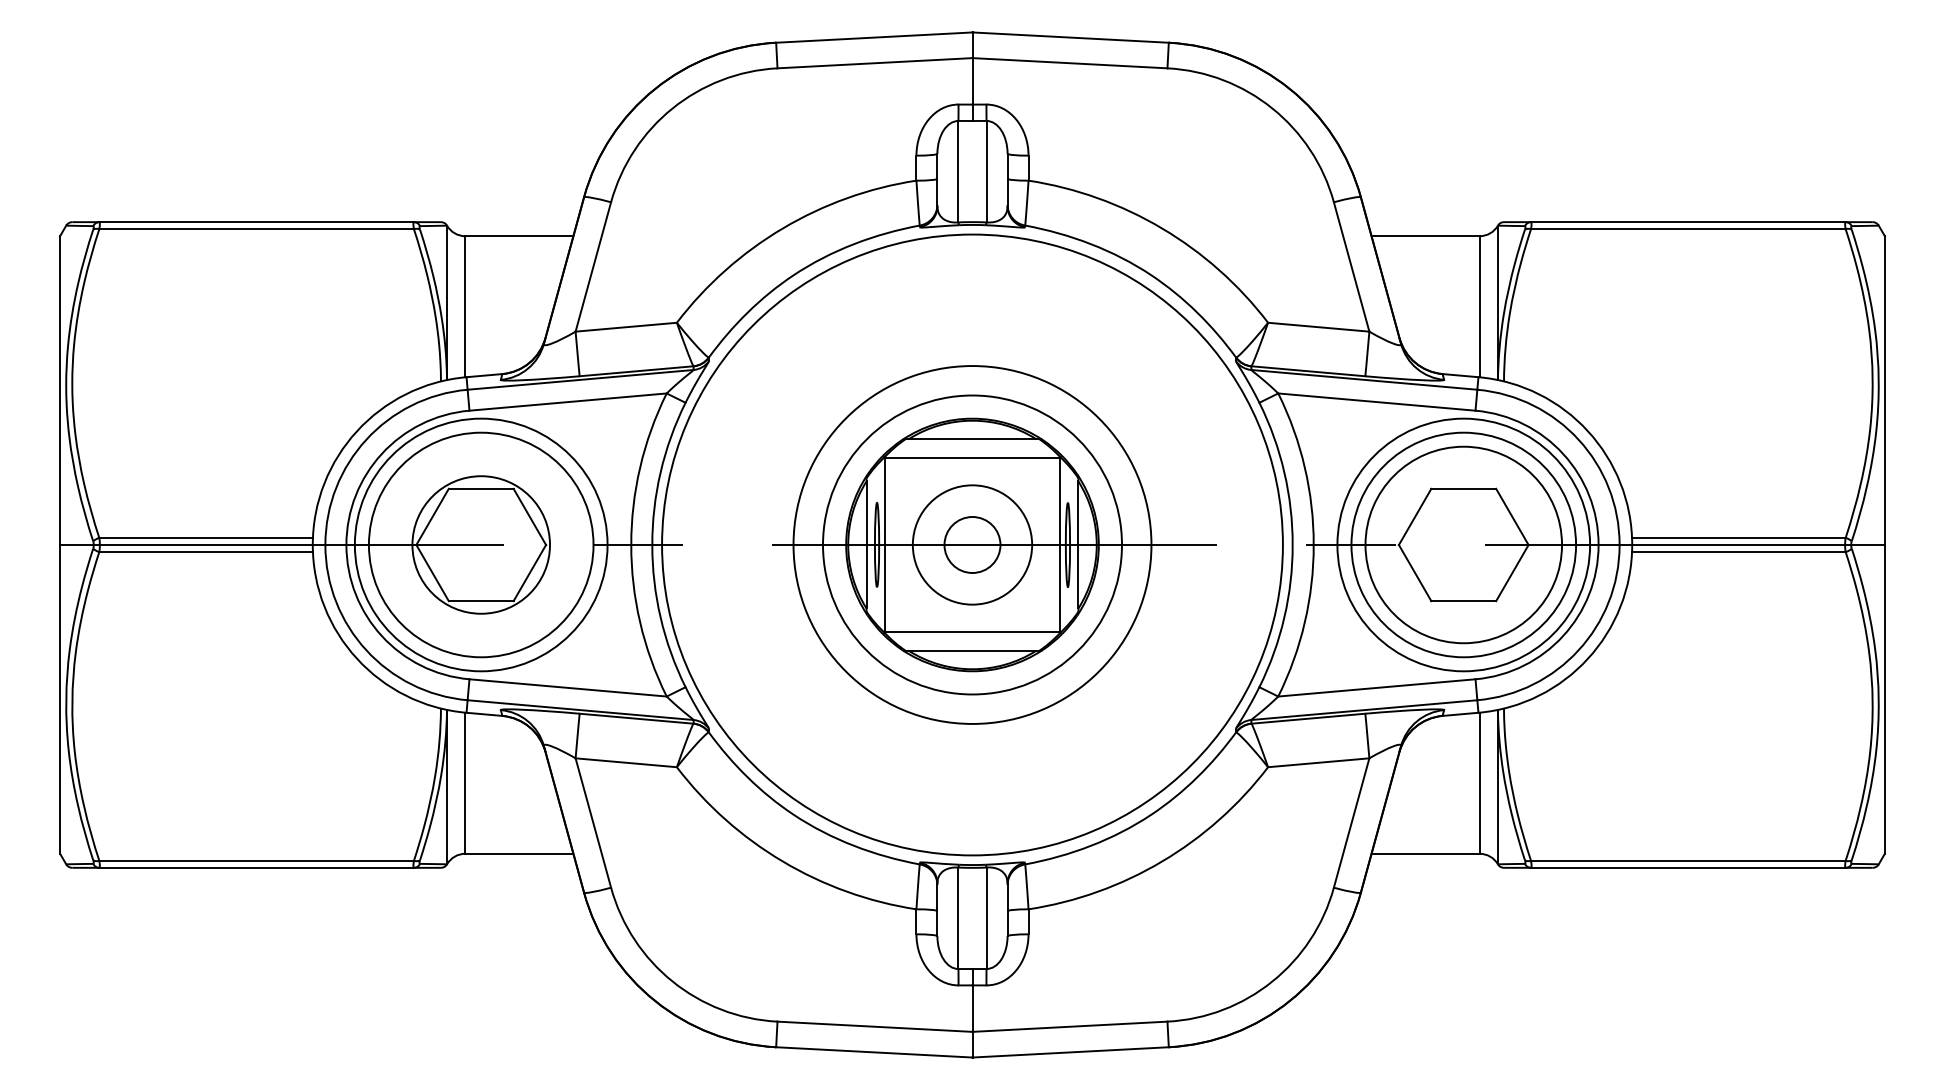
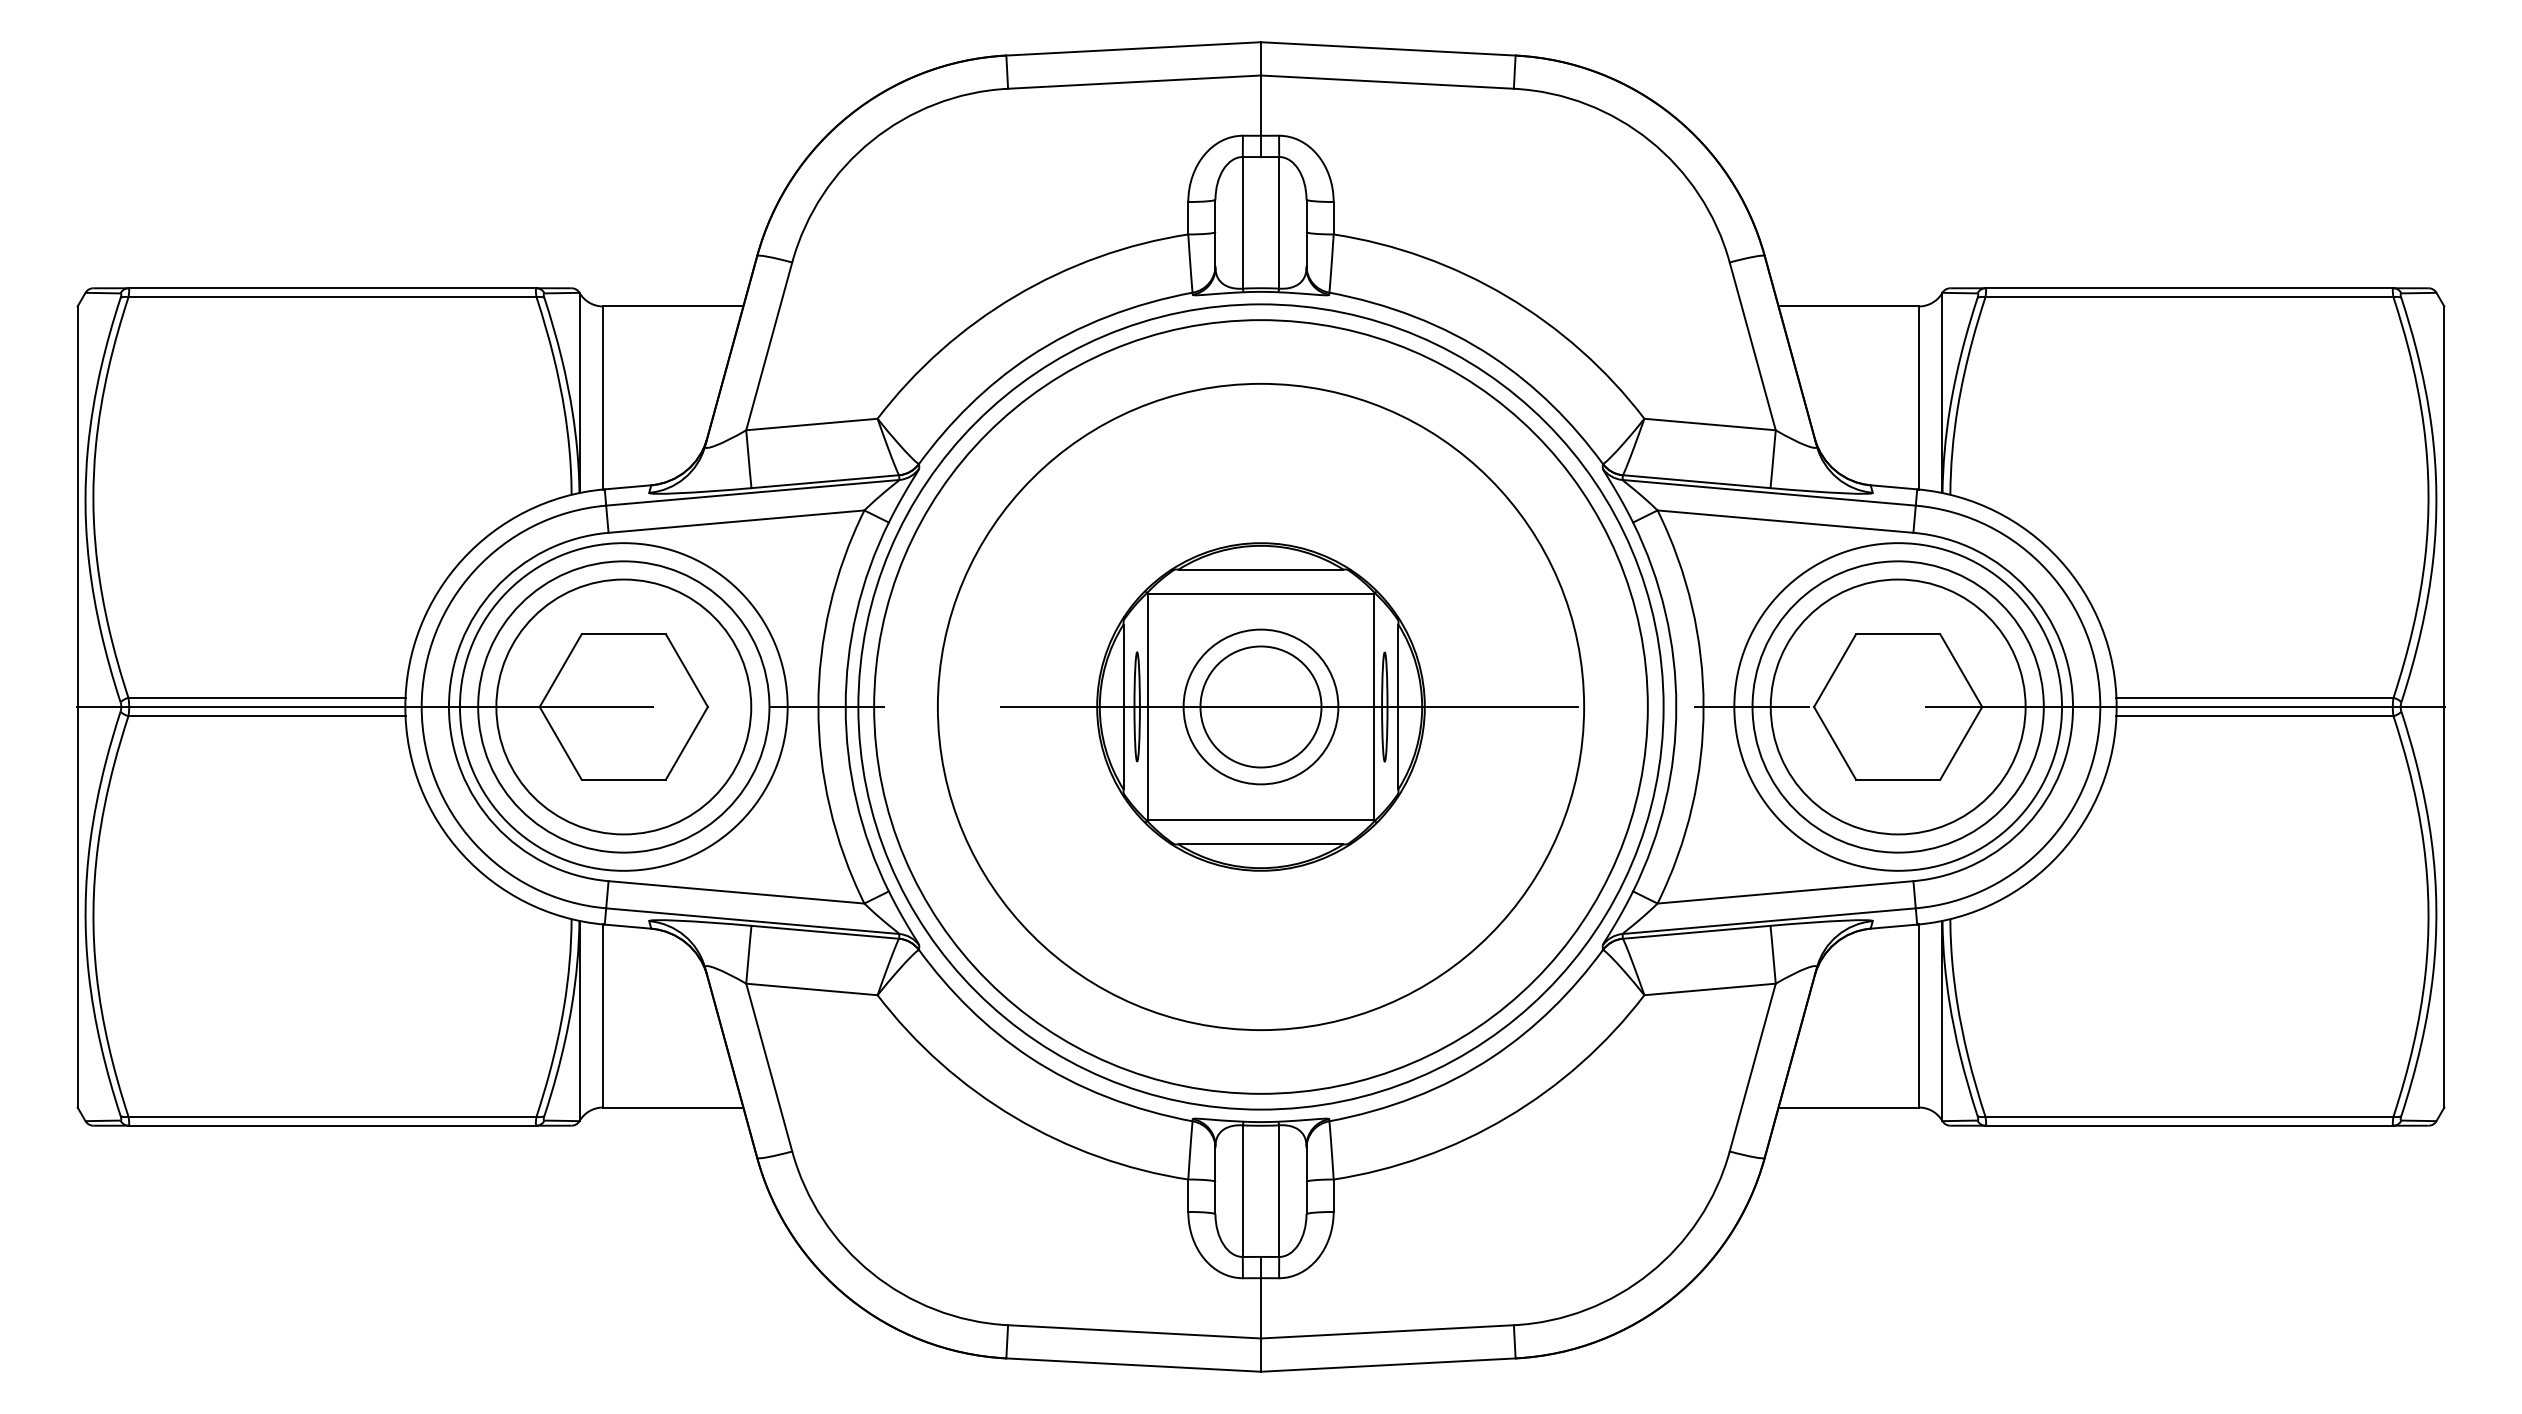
circle: (480, 544) -> (623, 706), size x1.43
circle: (972, 544) -> (1260, 706), size x1.67
circle: (972, 544) -> (1260, 706), size x1.67
circle: (972, 544) -> (1260, 706), size x1.67

